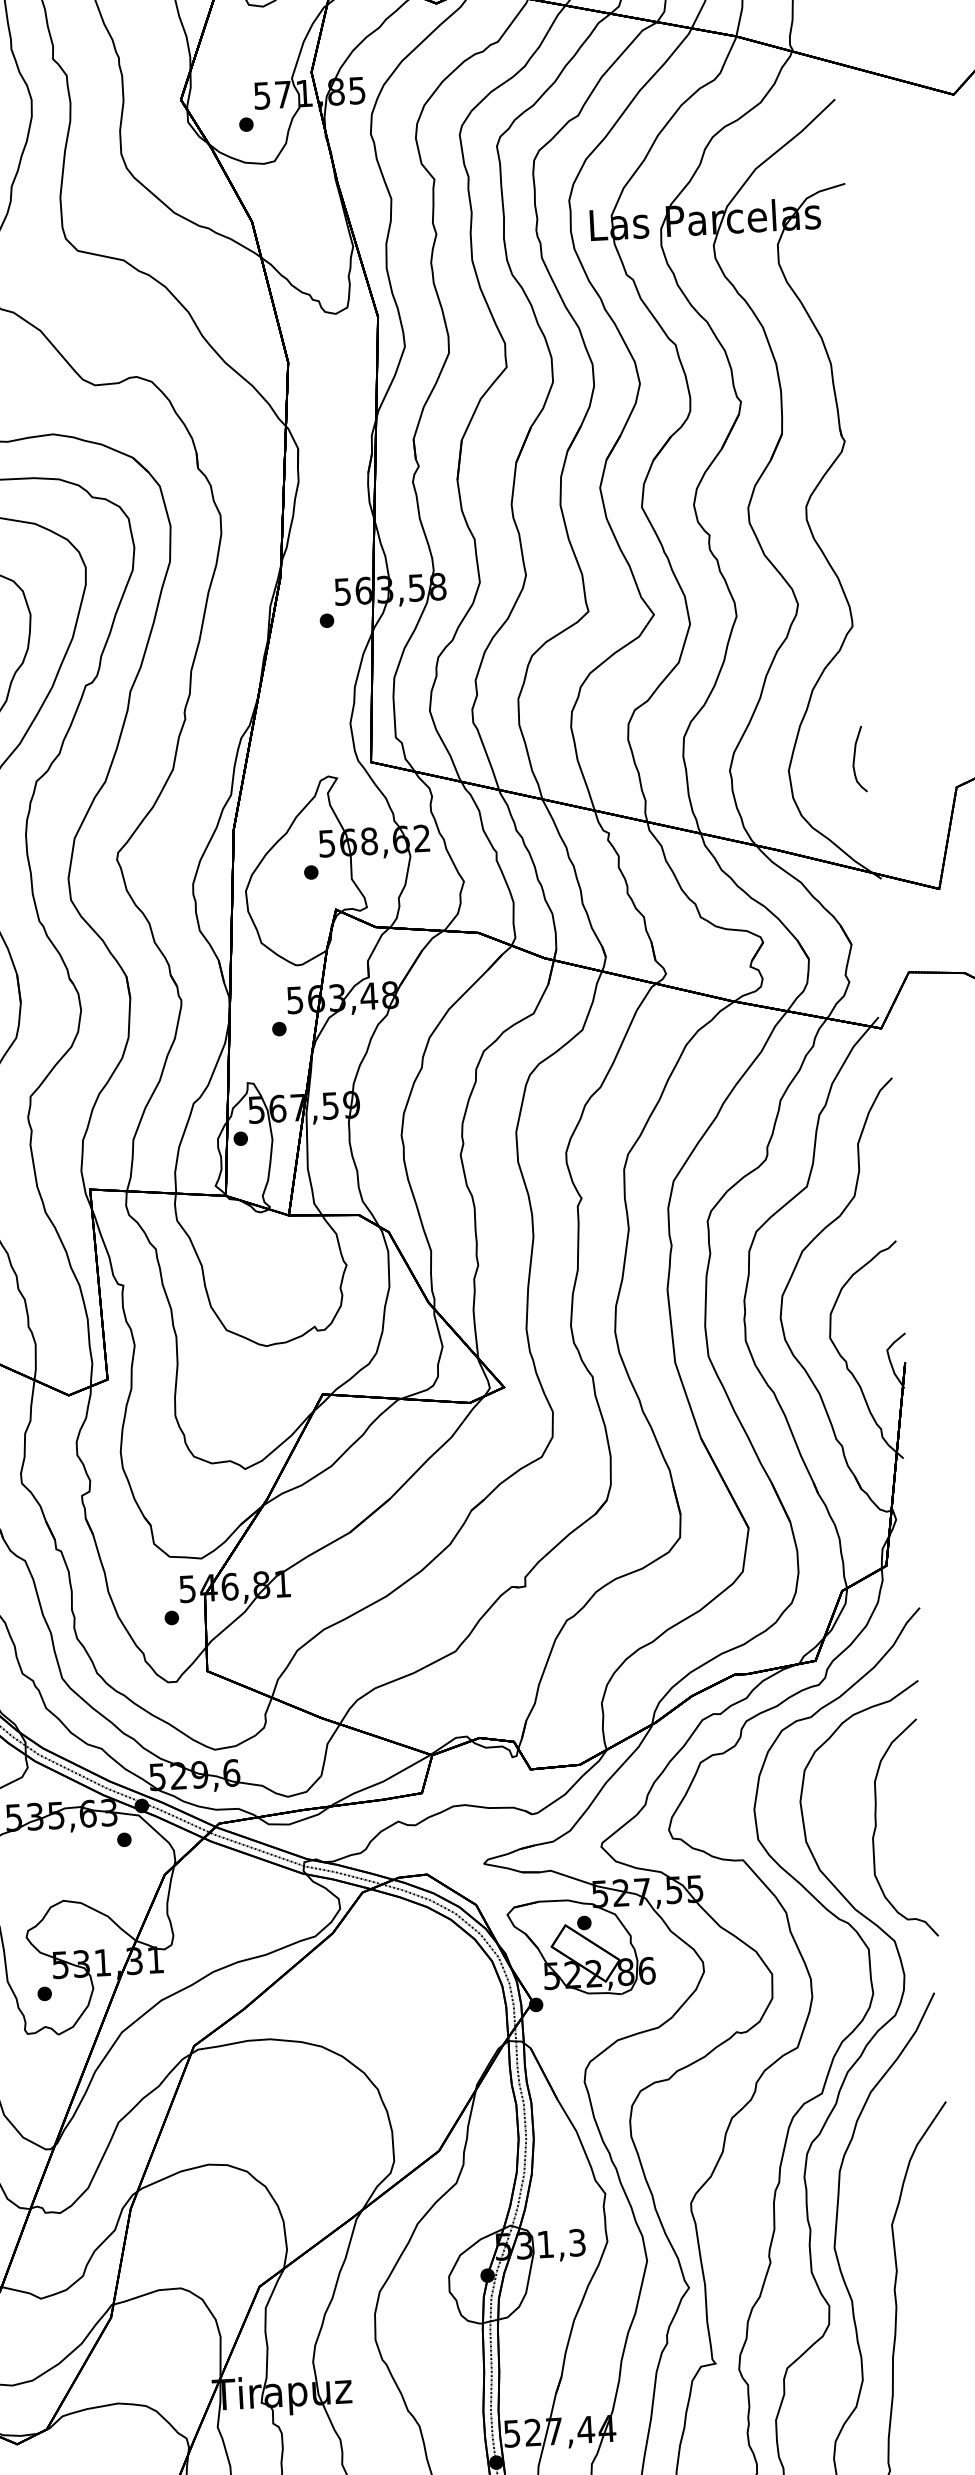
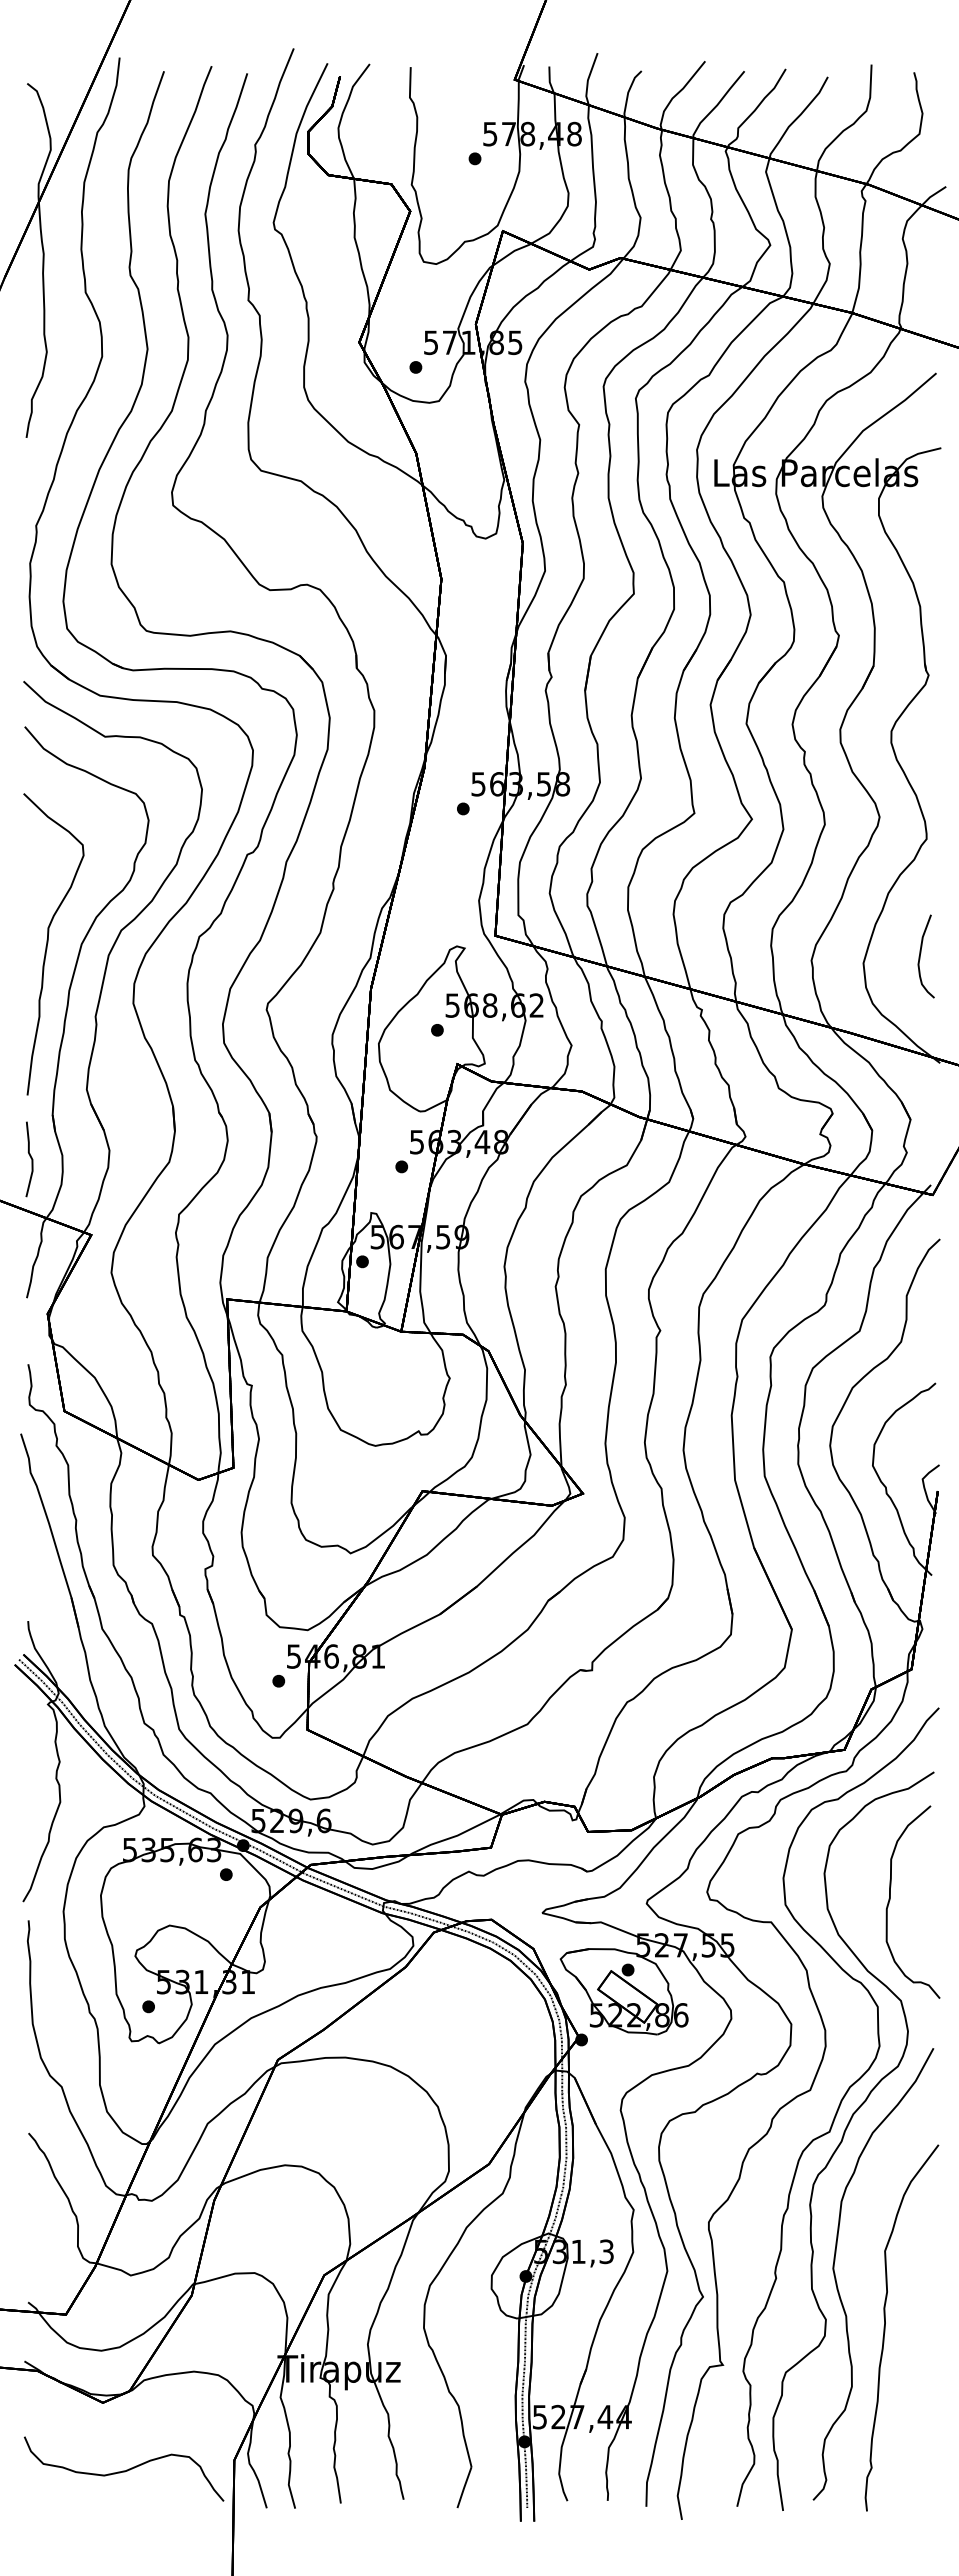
part: (858, 759) -> (925, 956), size x1.43

